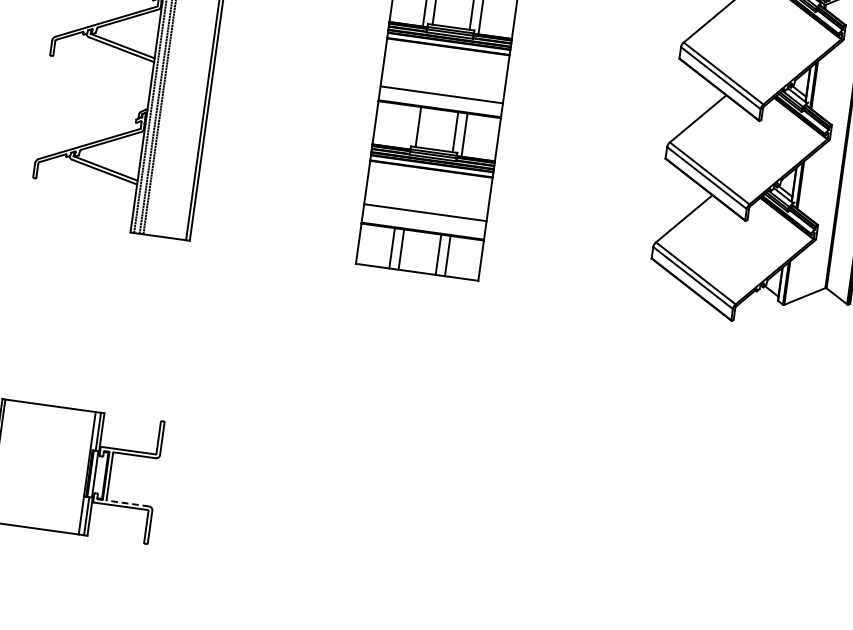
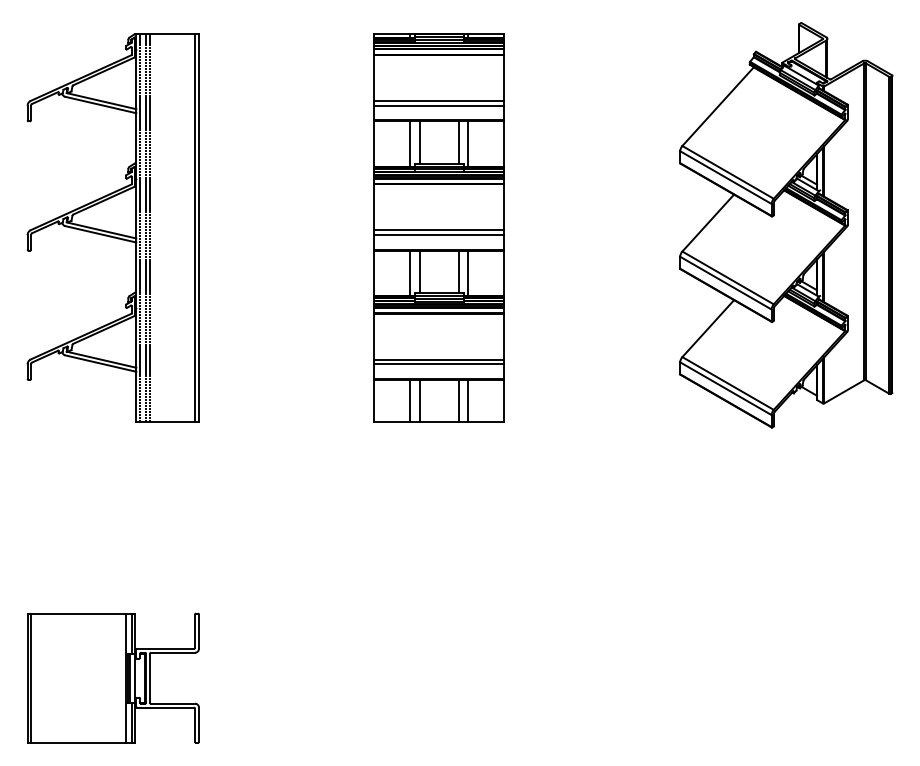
line: (441, 90) -> (438, 230), added
line: (408, 127) -> (409, 273), added
line: (424, 217) -> (438, 364), added
line: (127, 503) -> (172, 703), dashed -> solid

